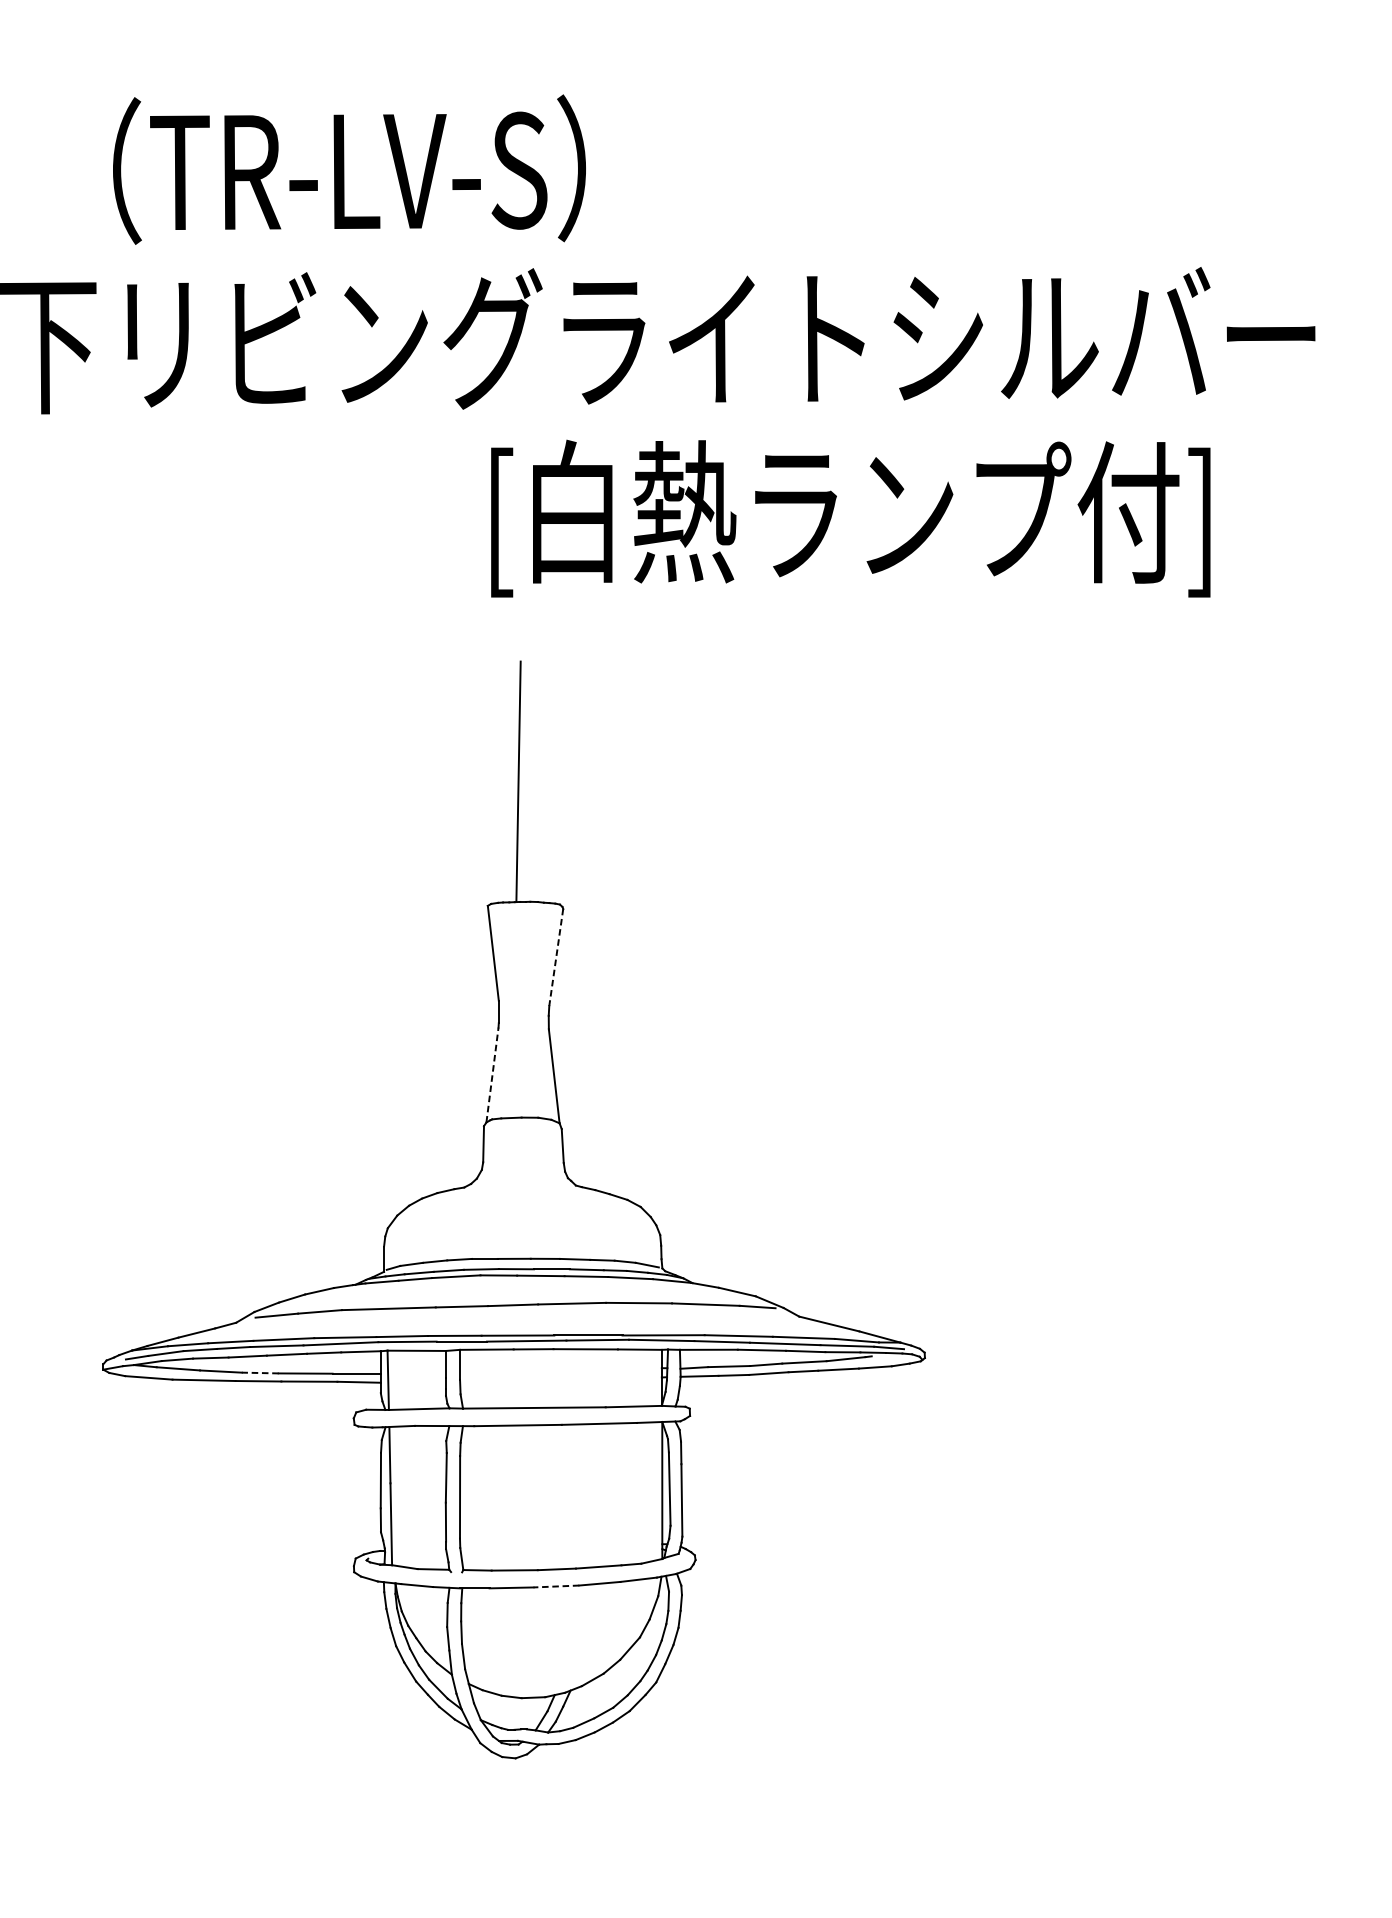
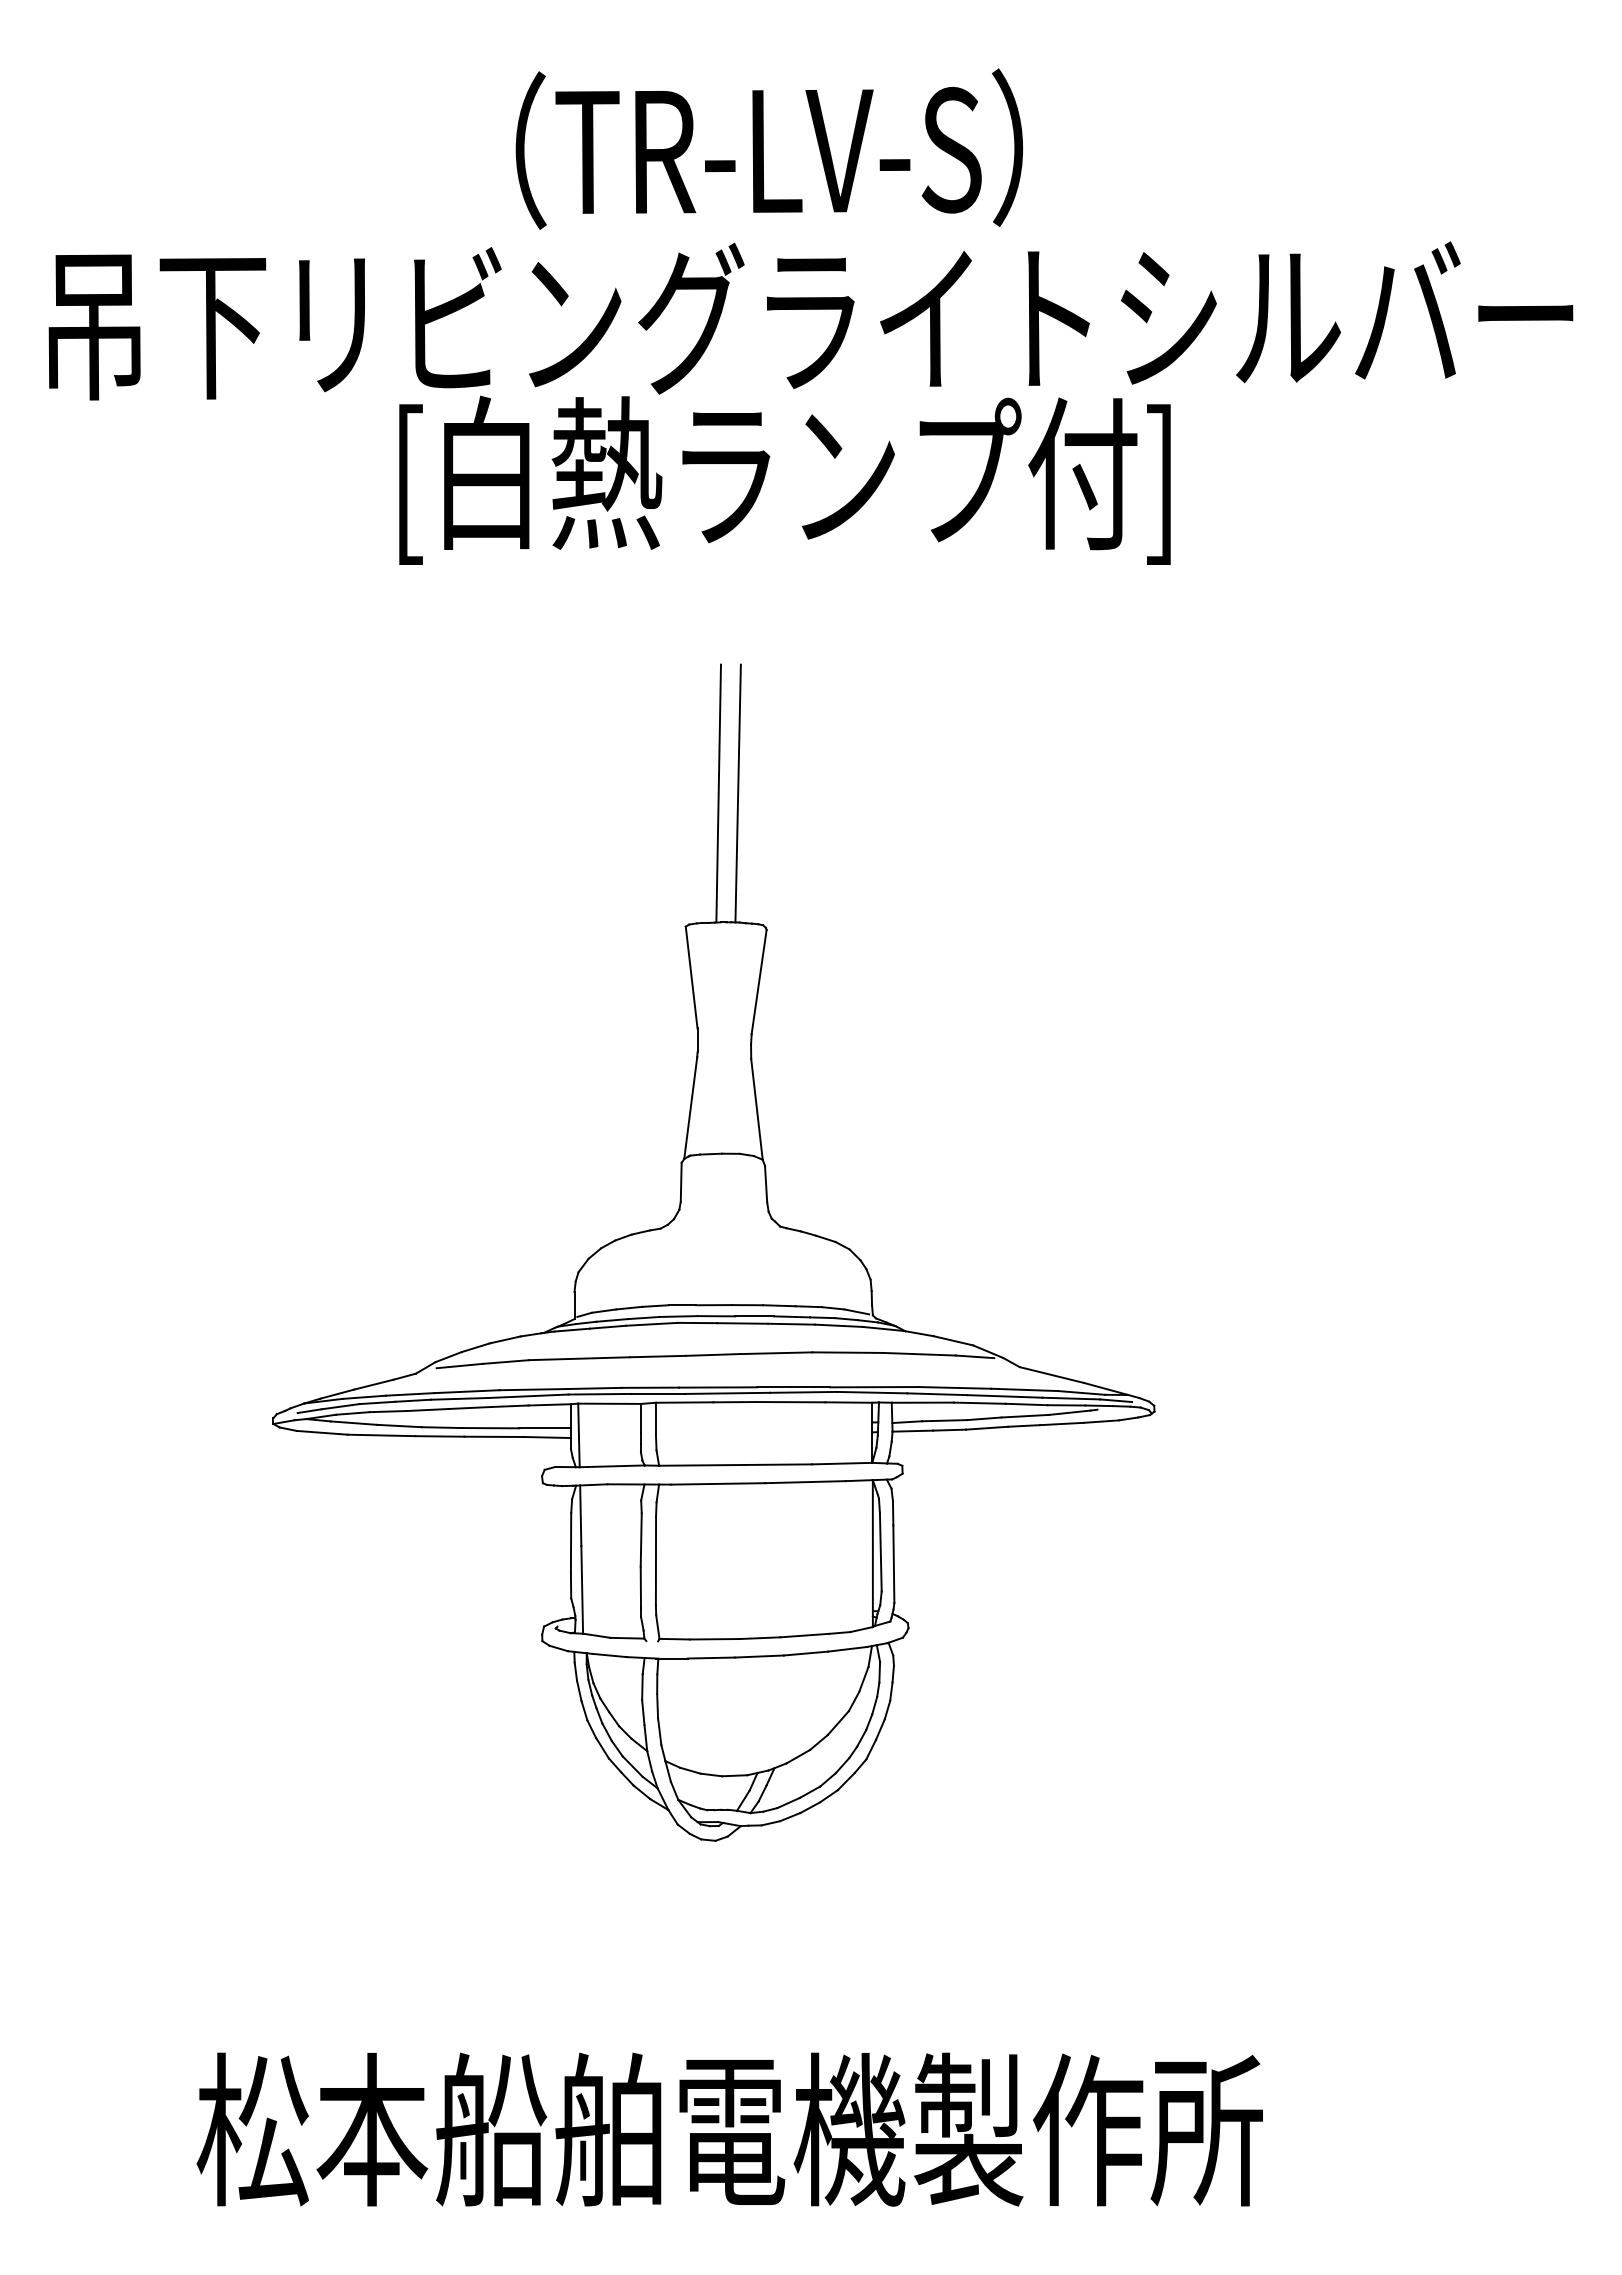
text: (348, 169) -> (768, 148), moved
text: (850, 517) -> (784, 479), moved
line: (536, 781) -> (737, 793), added
line: (556, 957) -> (759, 981), dashed -> solid
line: (492, 1074) -> (690, 1107), dashed -> solid
line: (260, 1372) -> (441, 1427), dashed -> solid
line: (556, 1586) -> (759, 1656), dashed -> solid

